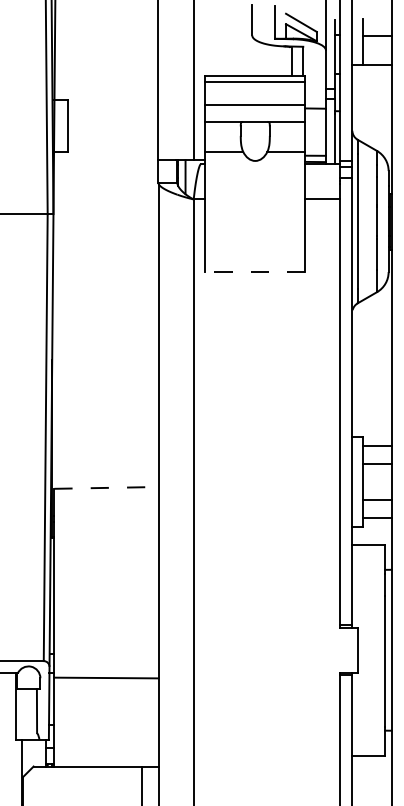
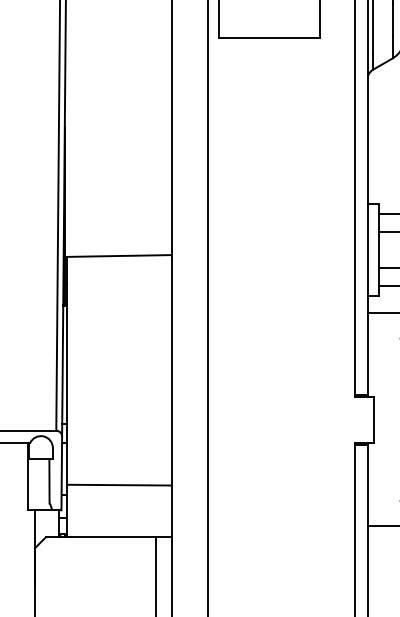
line: (255, 271) -> (269, 37), dashed -> solid
line: (106, 487) -> (119, 255), dashed -> solid
line: (106, 677) -> (119, 484), moved

